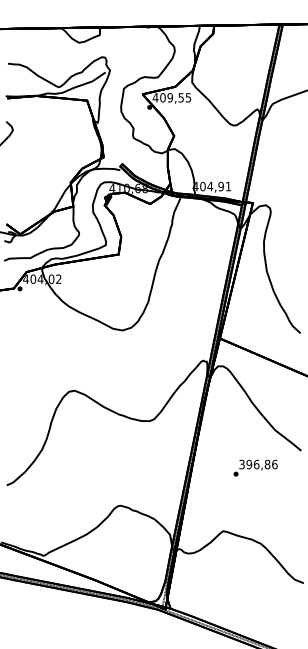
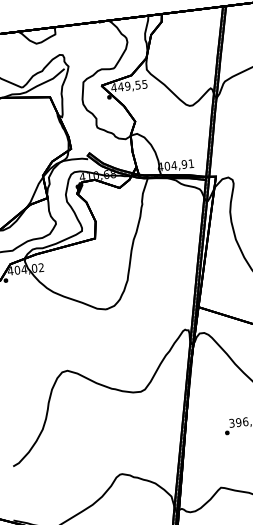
text: (162, 97) -> (120, 86), 409,55 -> 449,55

